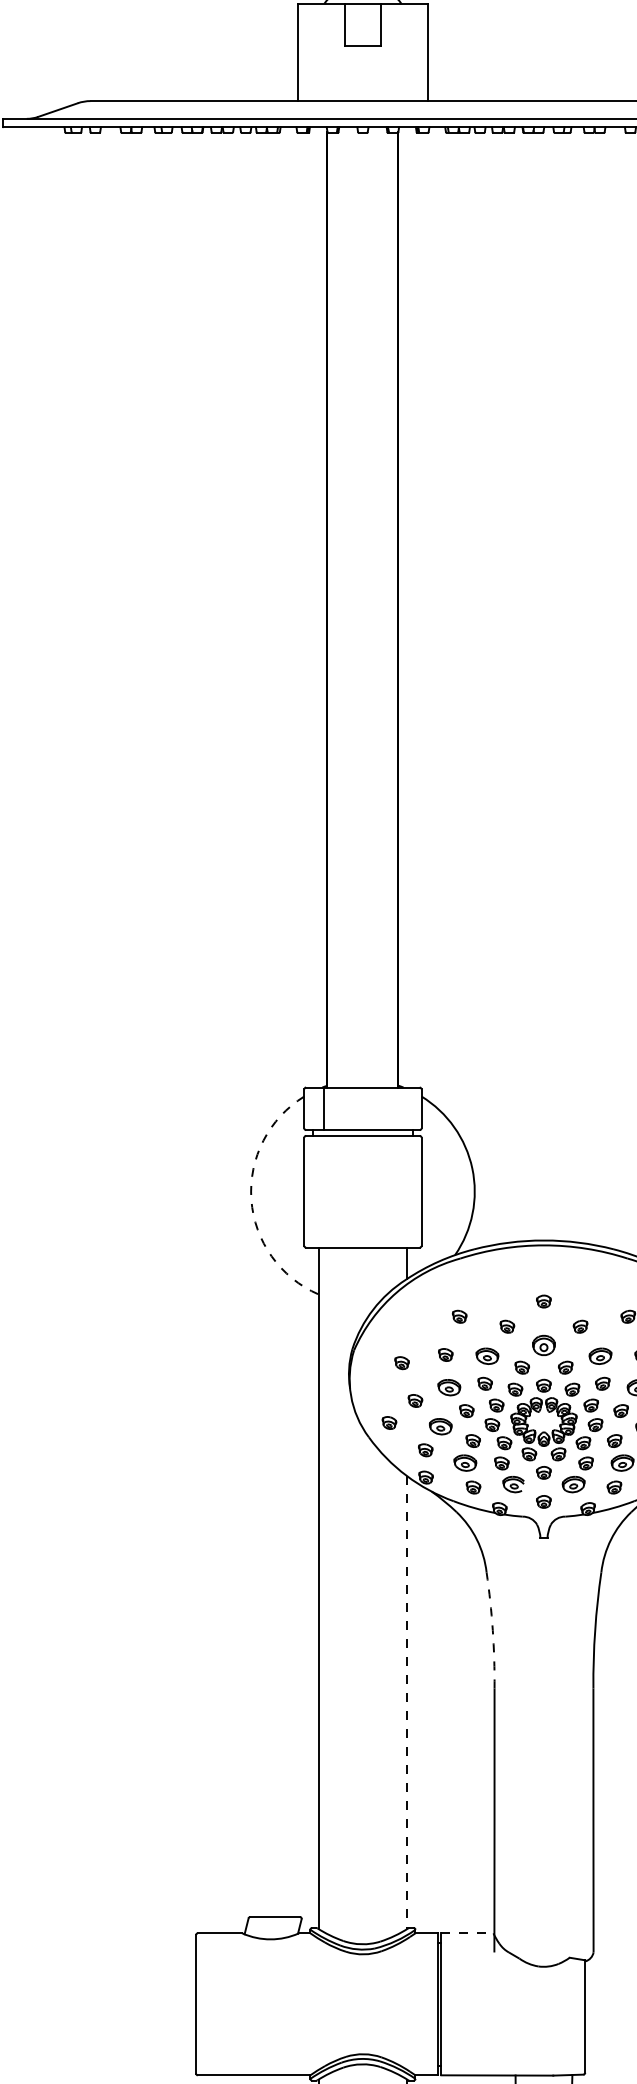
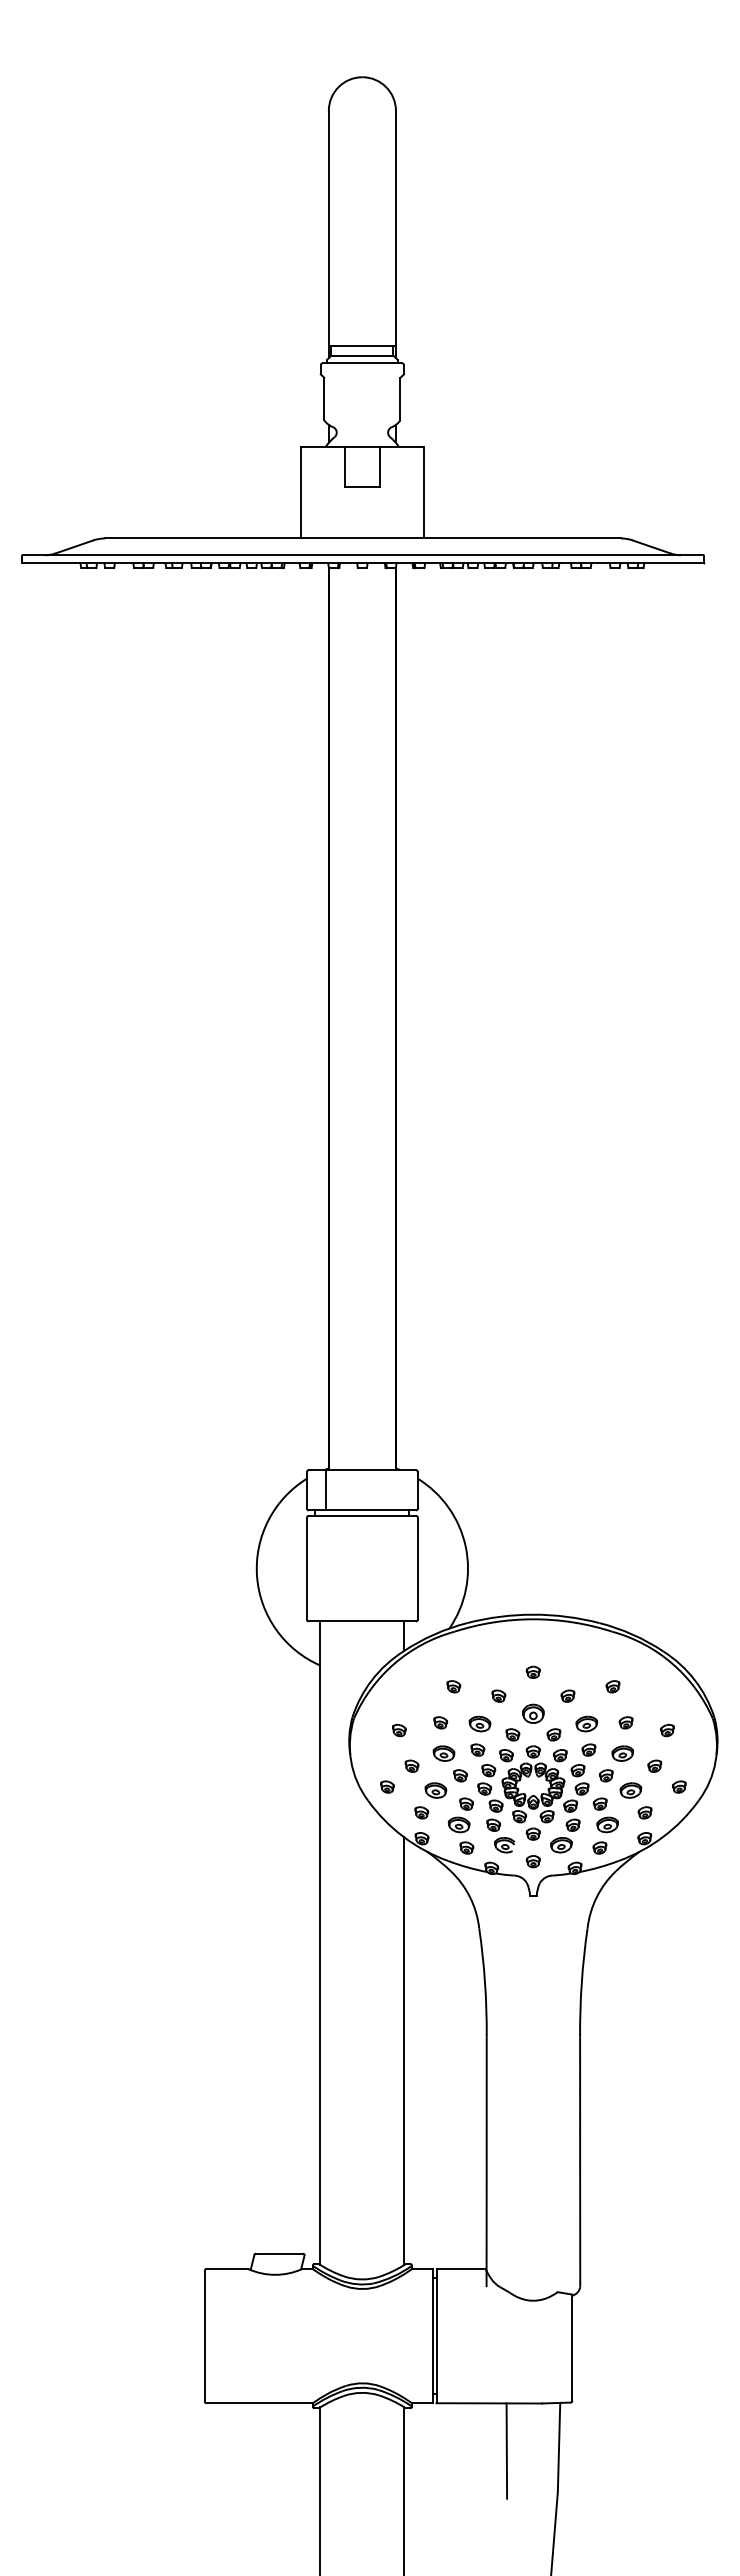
arc: (251, 1200) -> (257, 1576), dashed -> solid
arc: (493, 1629) -> (485, 1982), dashed -> solid
line: (407, 1702) -> (404, 2051), dashed -> solid
line: (467, 1933) -> (461, 2269), dashed -> solid

